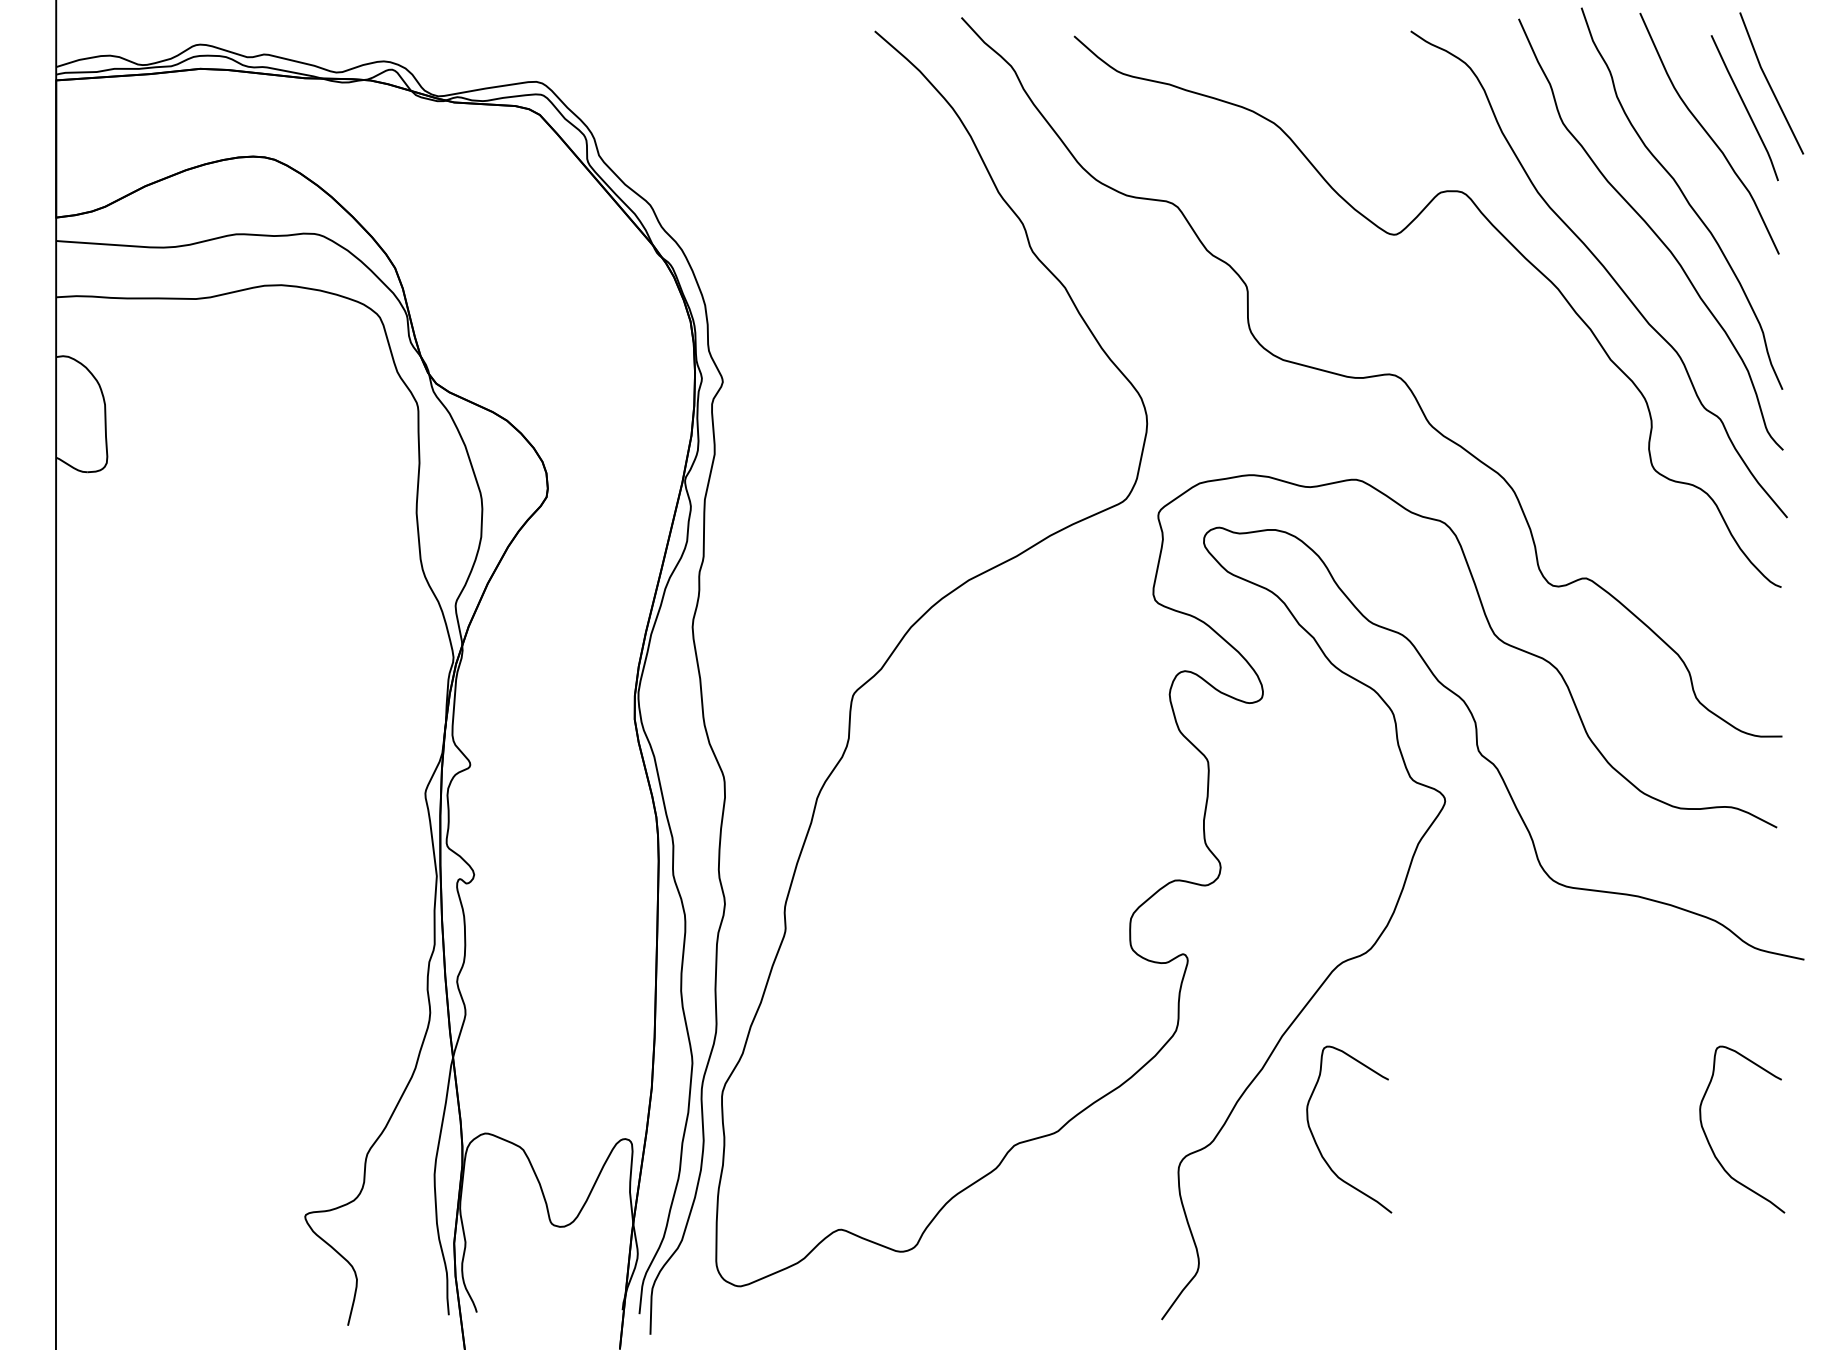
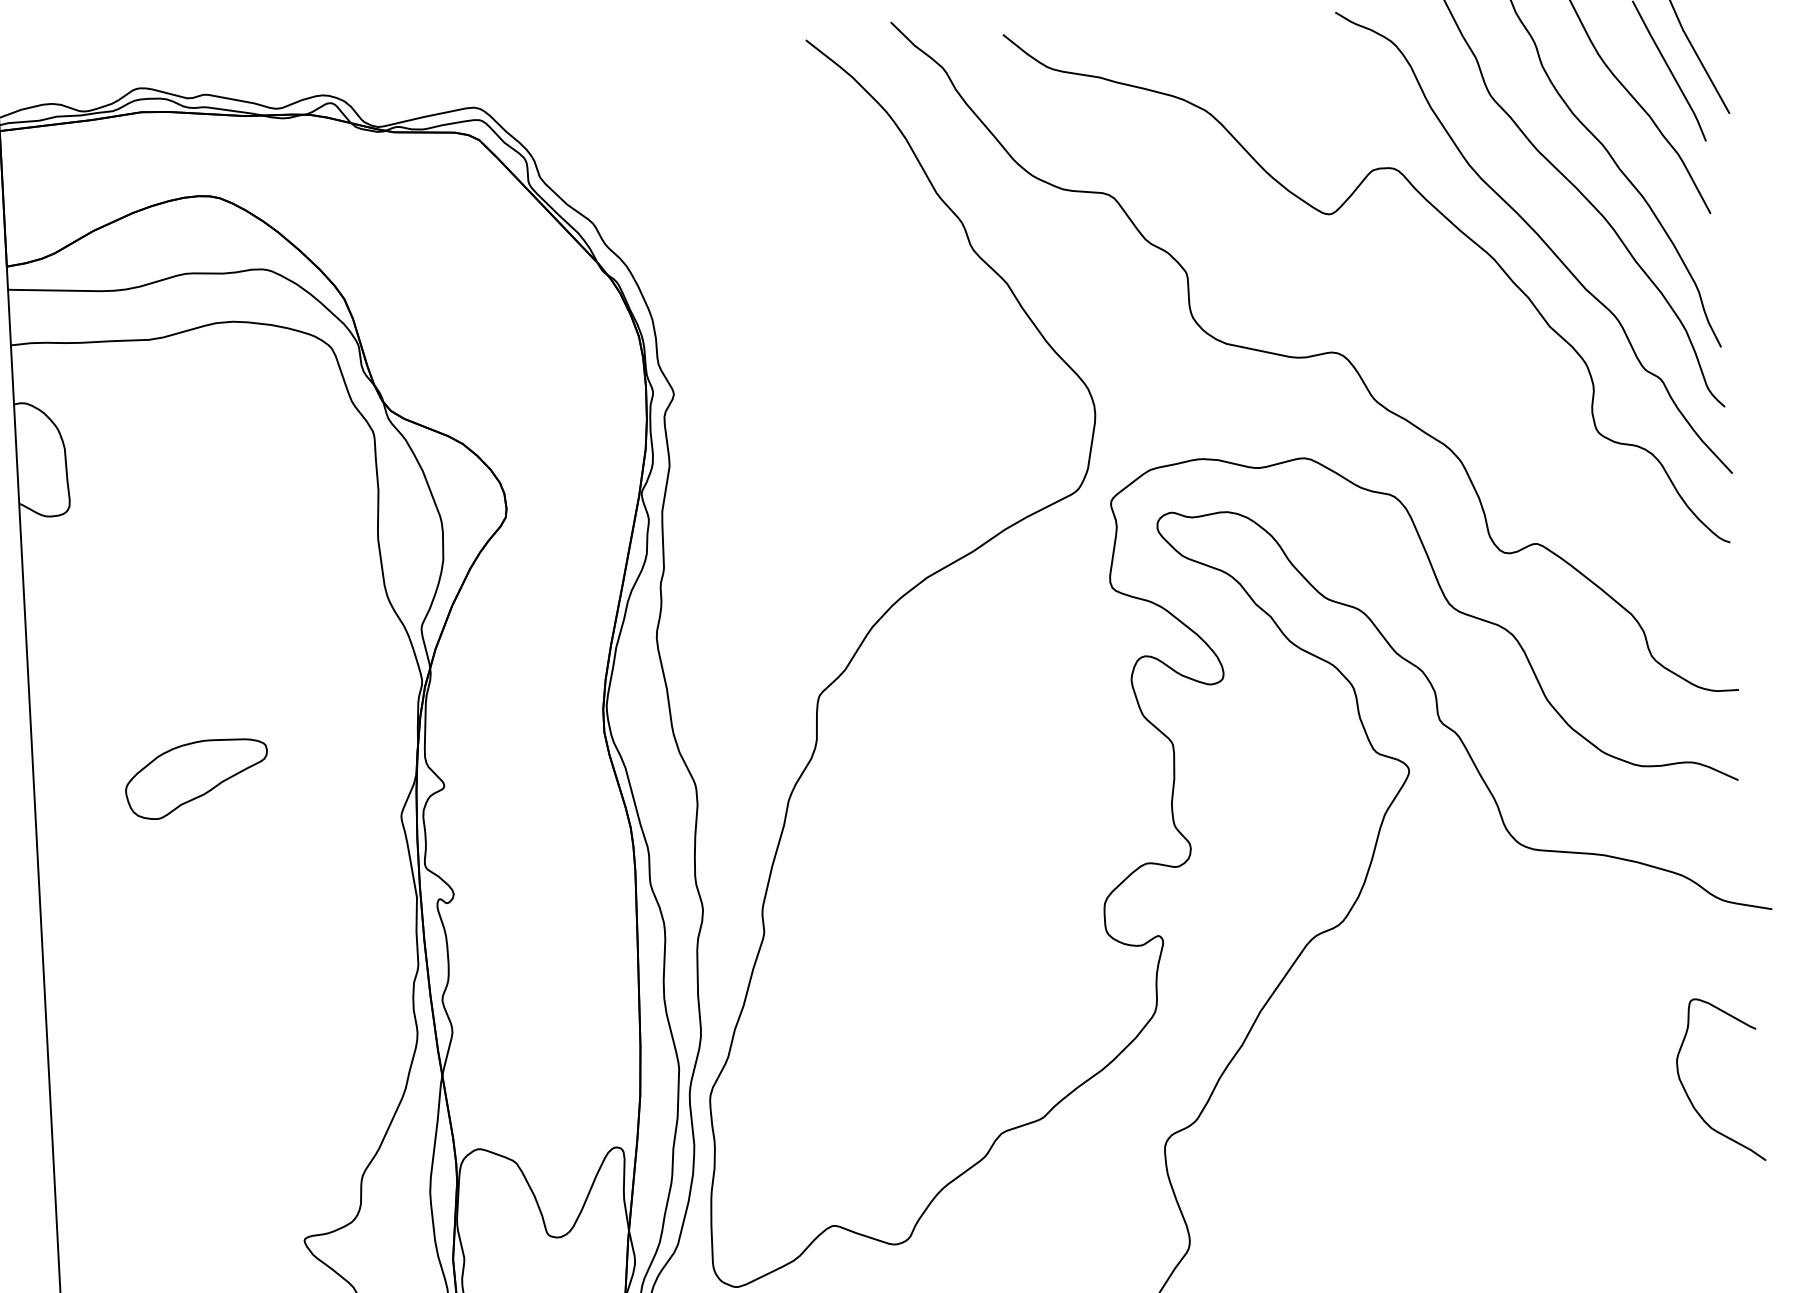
part: (220, 744) -> (196, 778), added
curve: (1316, 1141) -> (1299, 1114), removed

